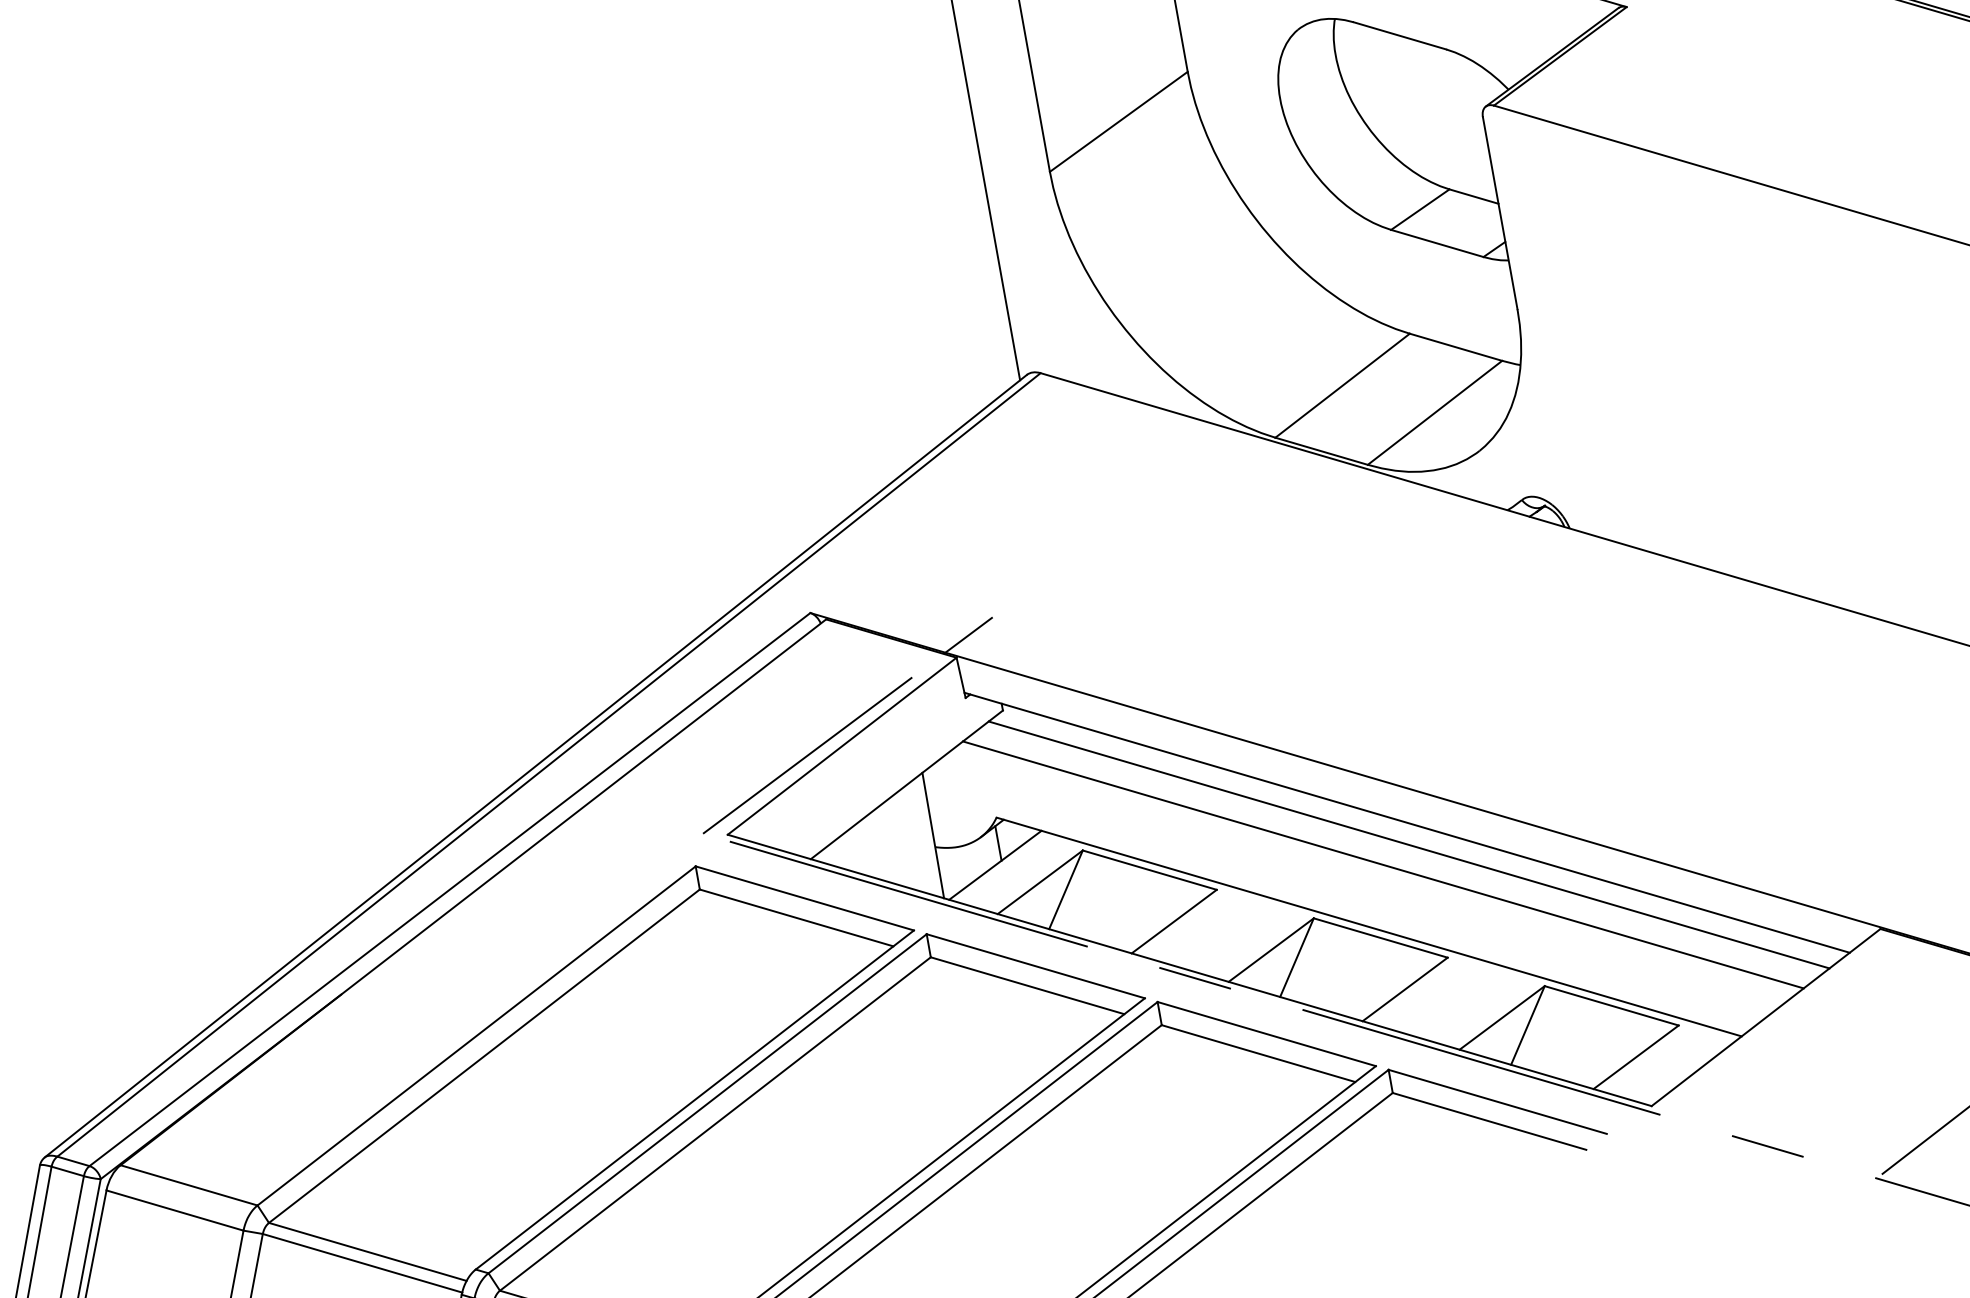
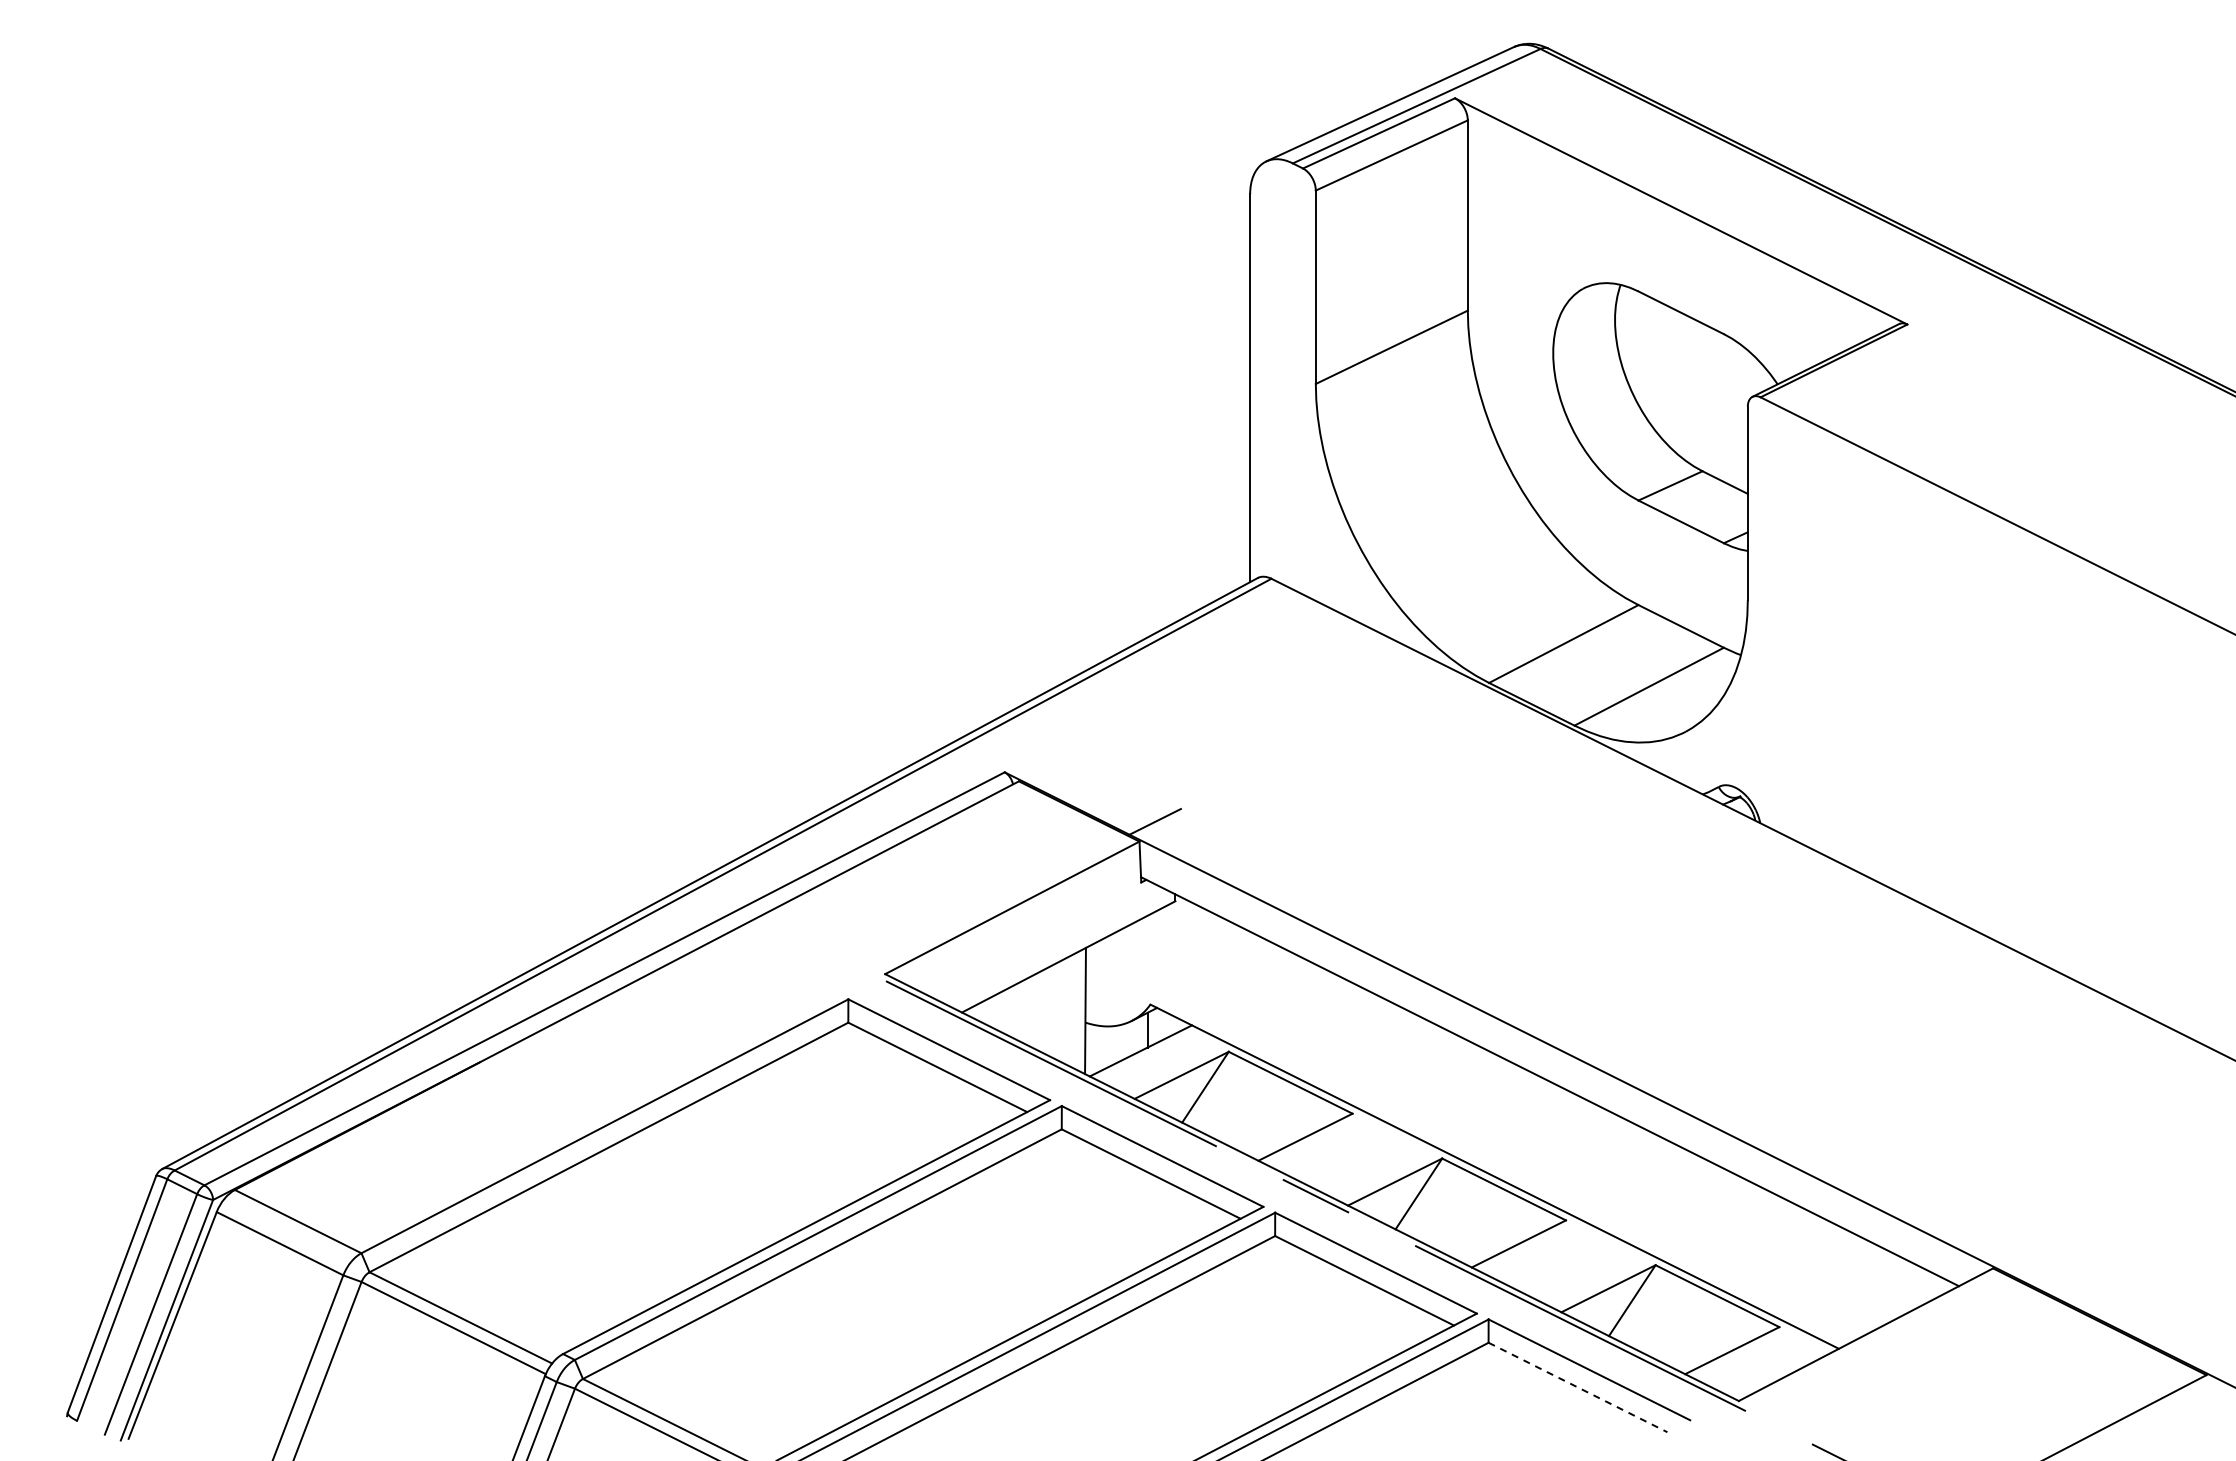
line: (807, 755) -> (976, 910), removed
line: (1408, 844) -> (1547, 1103), removed
line: (1383, 864) -> (1519, 1118), removed
line: (1490, 1121) -> (1578, 1387), solid -> dashed

